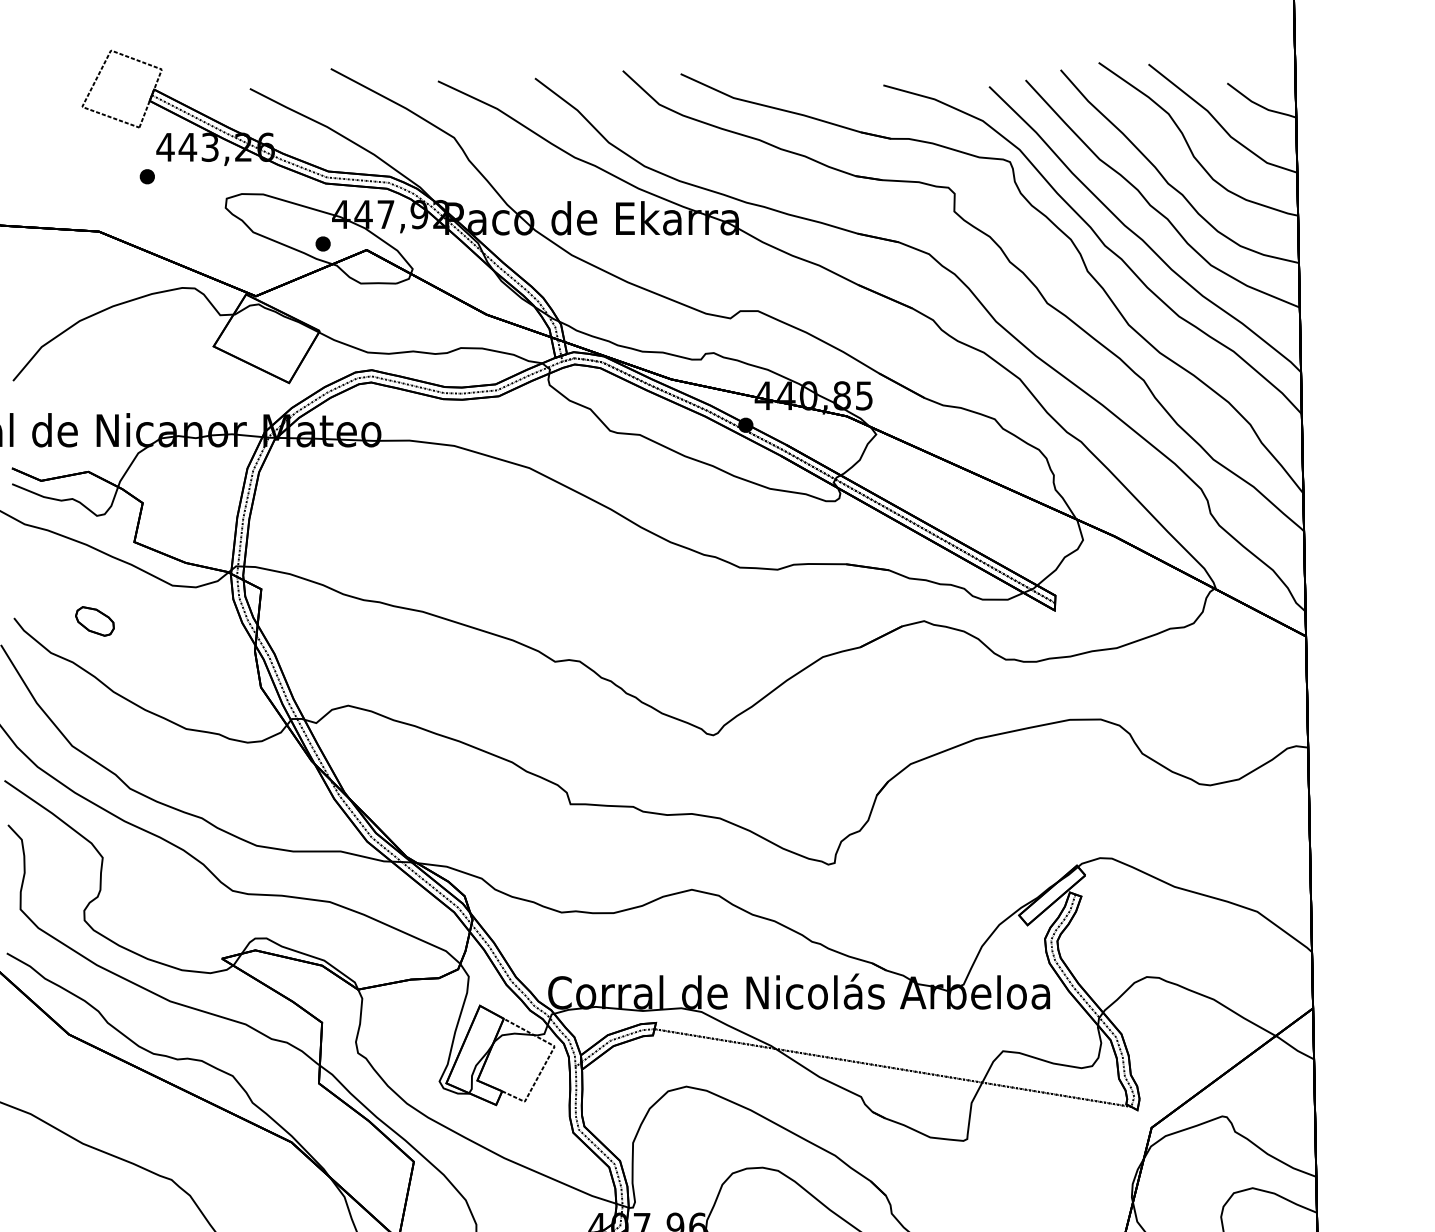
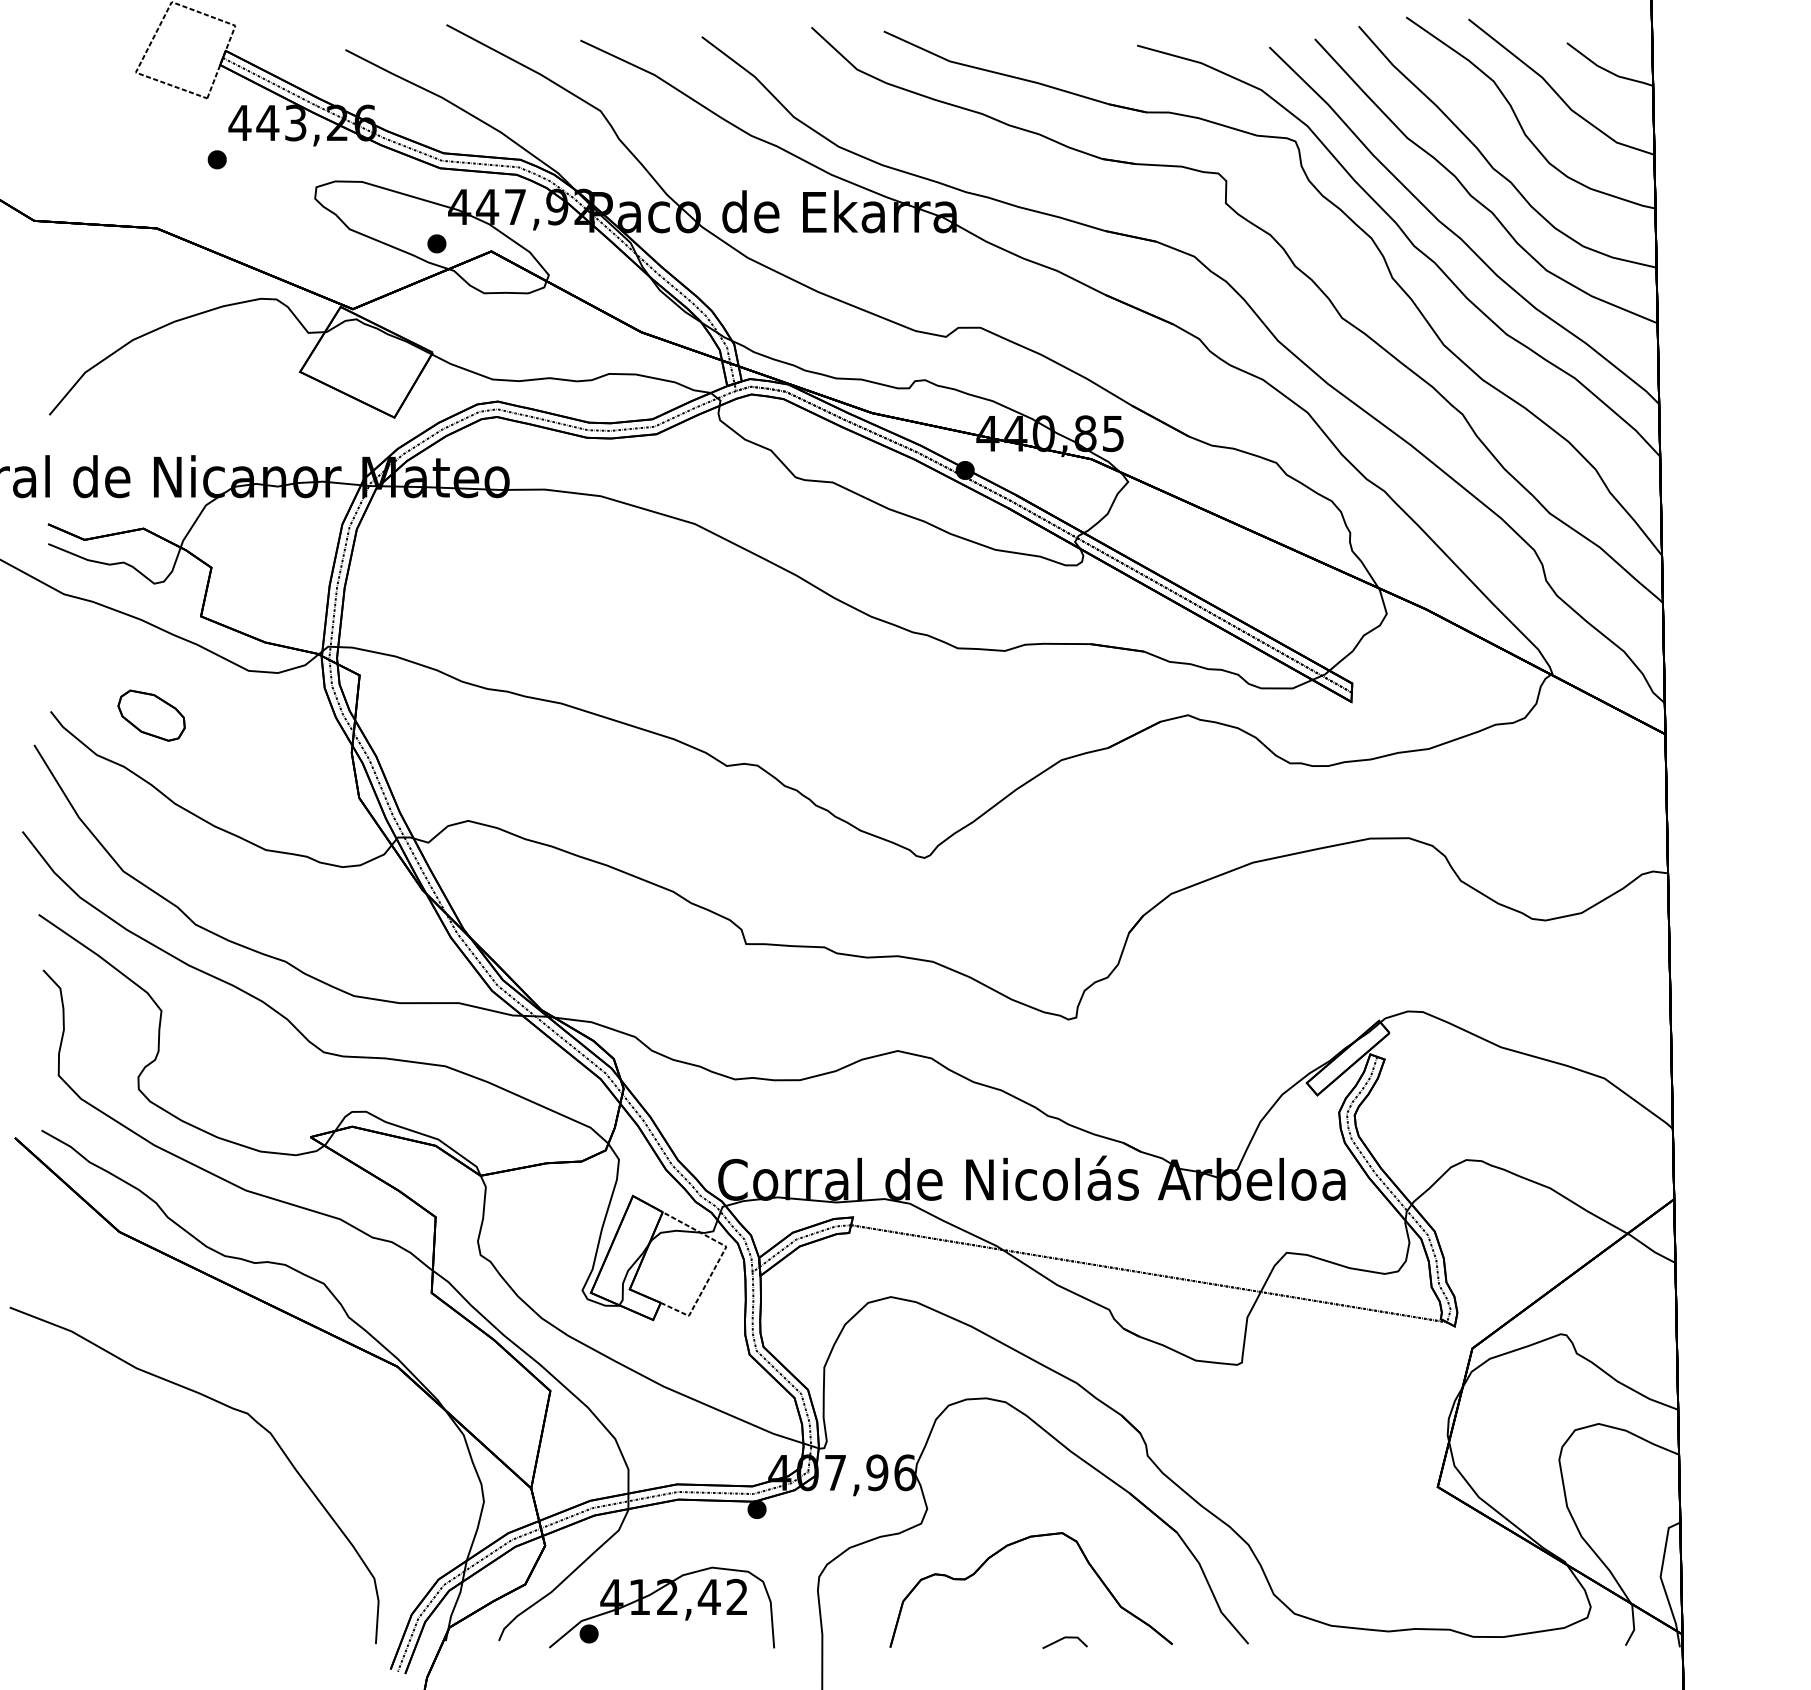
part: (94, 621) -> (151, 715), size x1.4

